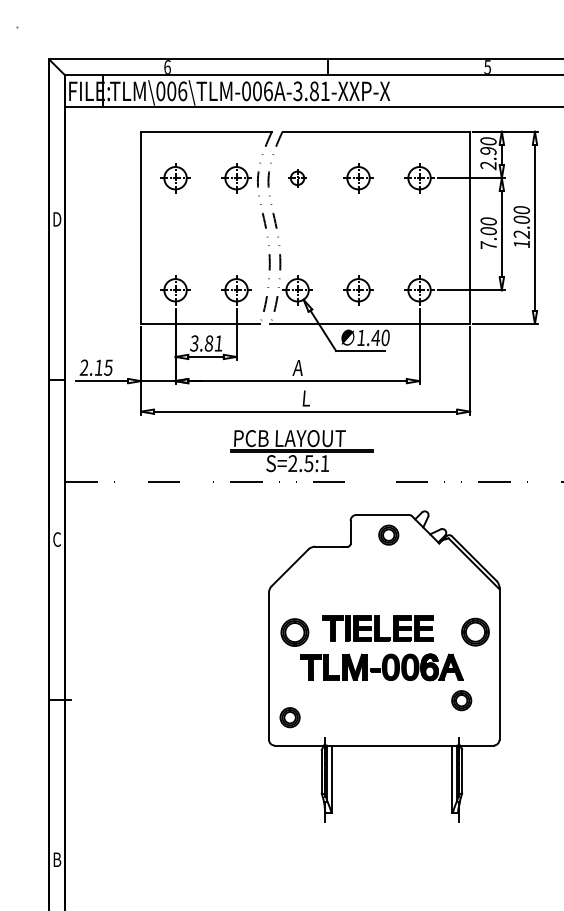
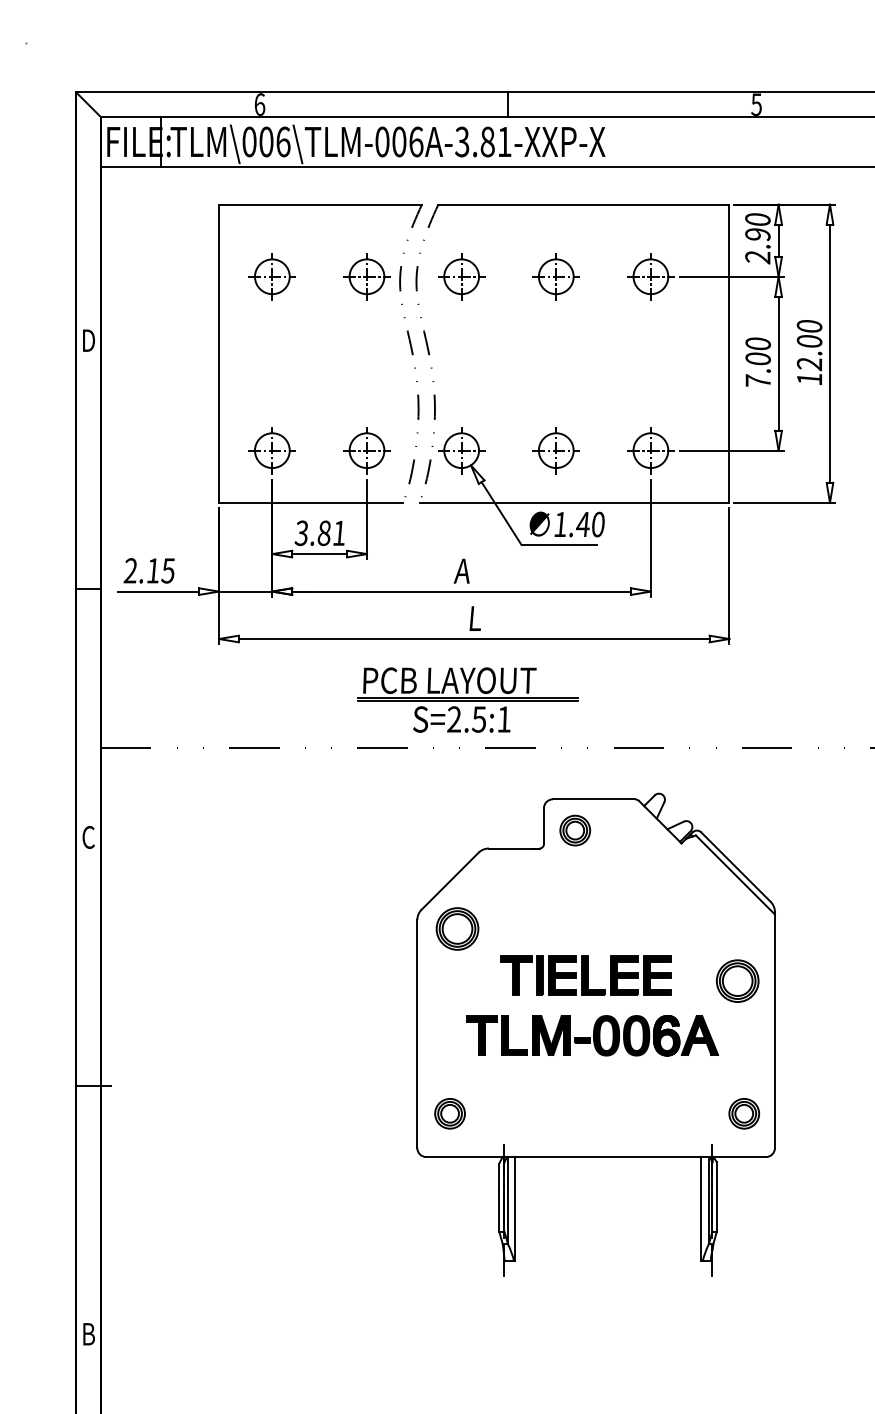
part: (297, 178) -> (461, 277), size x1.67
part: (388, 534) -> (574, 829), moved
part: (294, 632) -> (456, 928), moved
part: (461, 700) -> (743, 1113), moved

